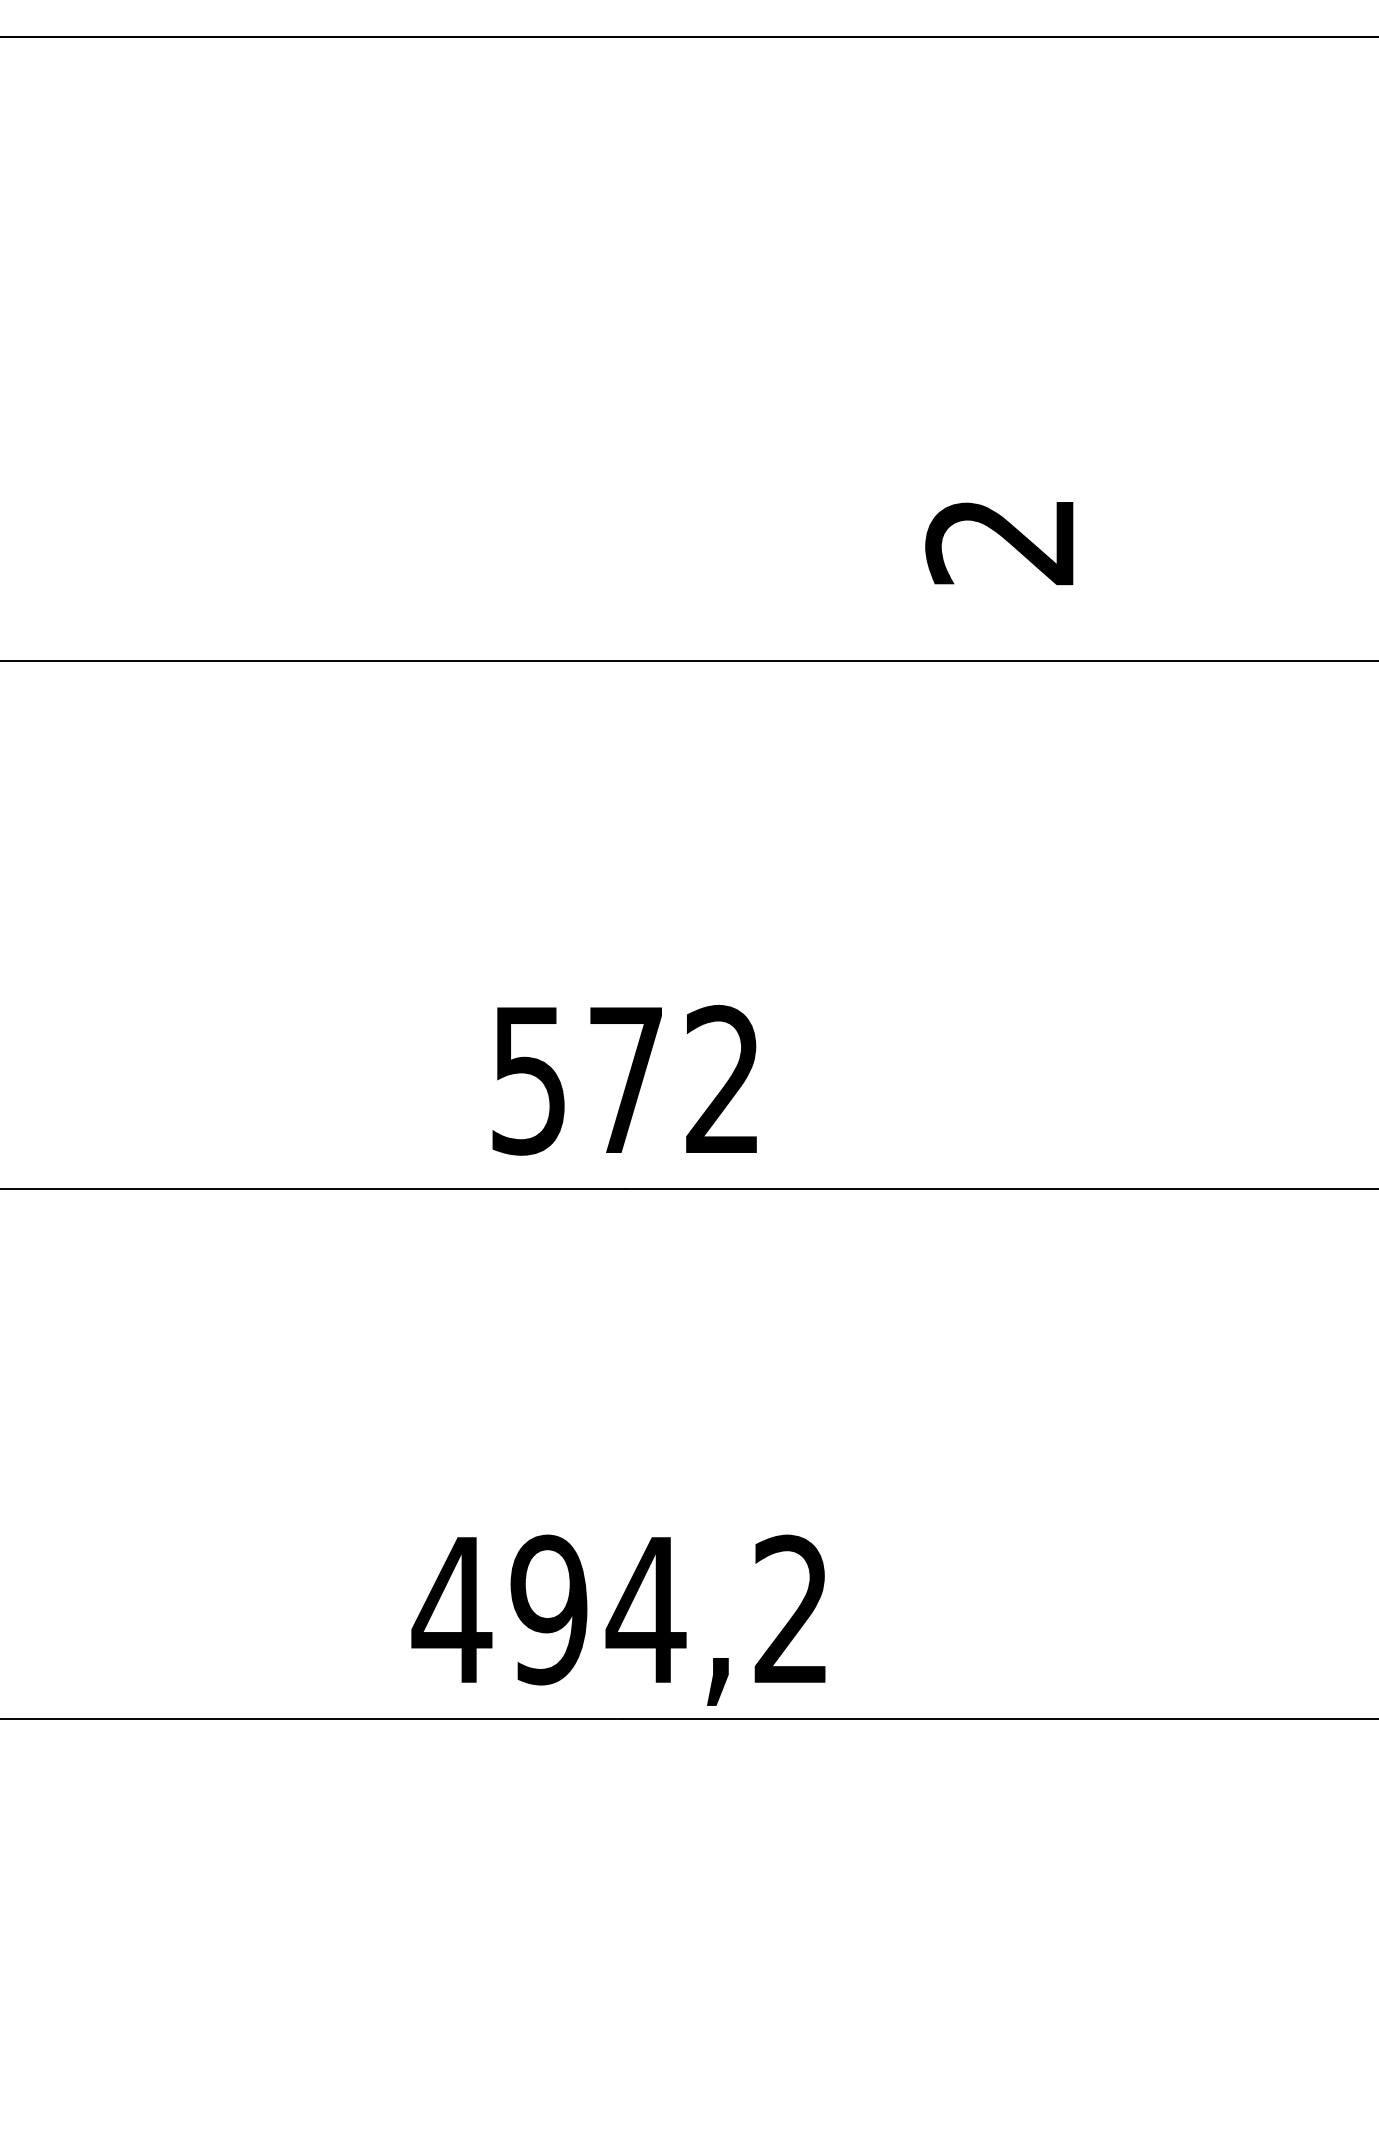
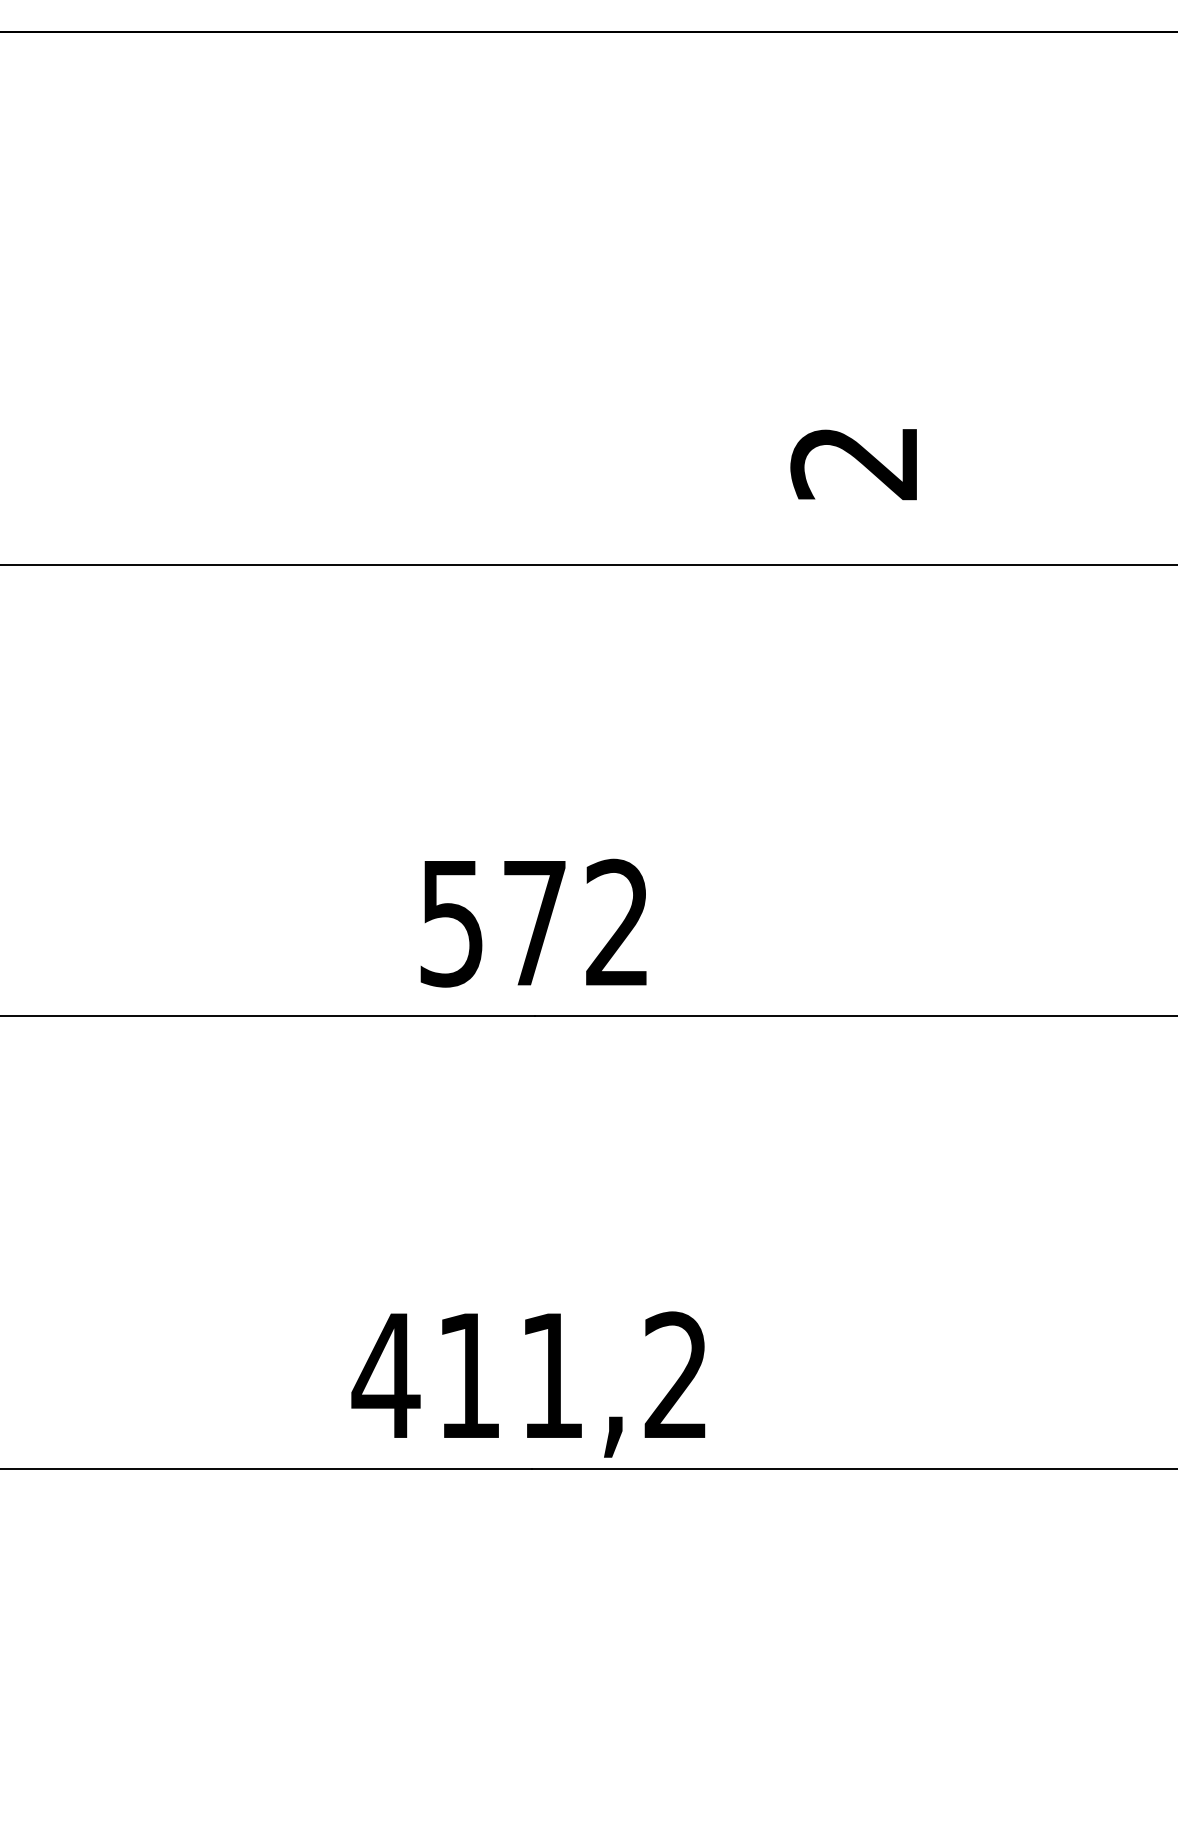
text: (598, 1609) -> (511, 1375), 494,2 -> 411,2

